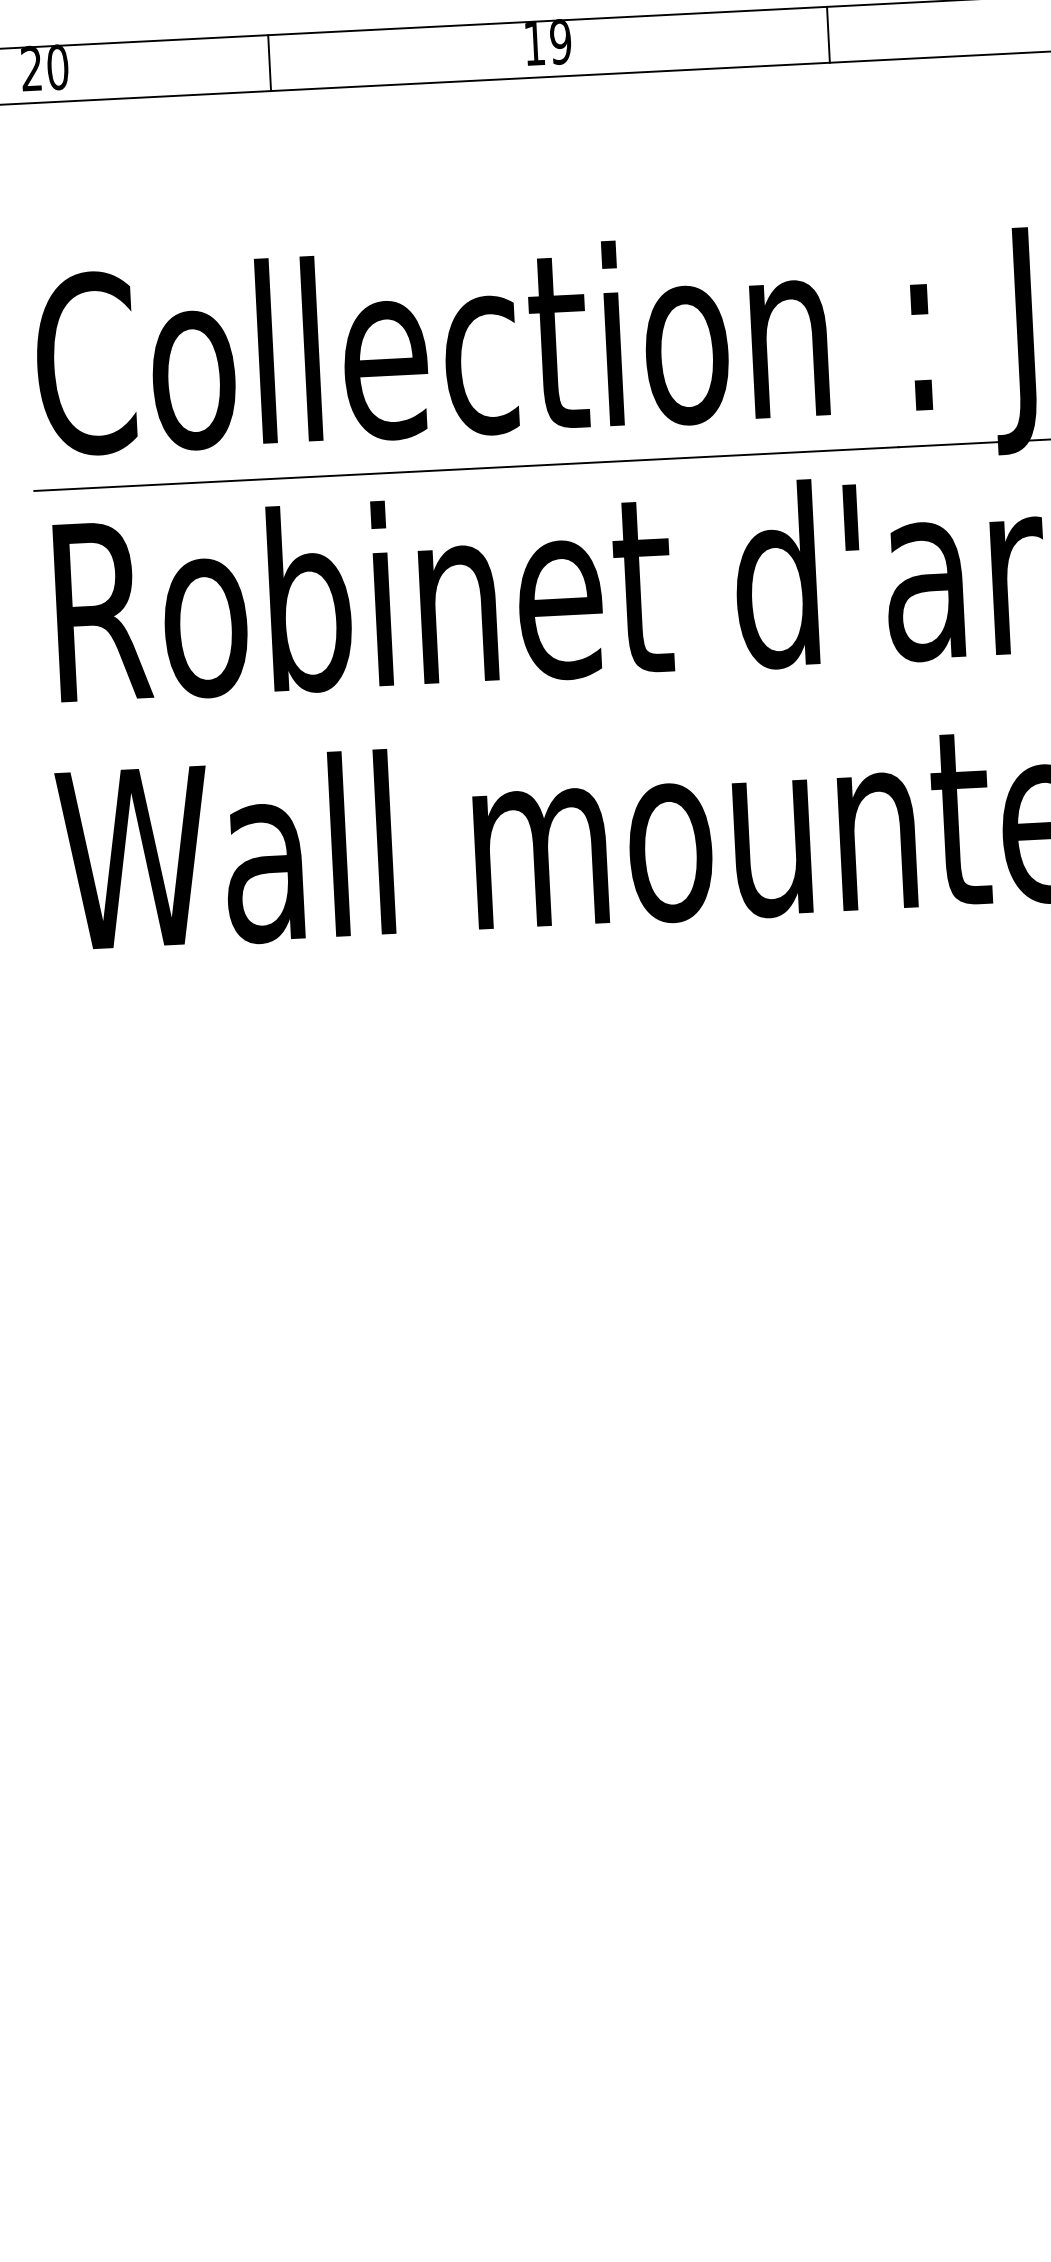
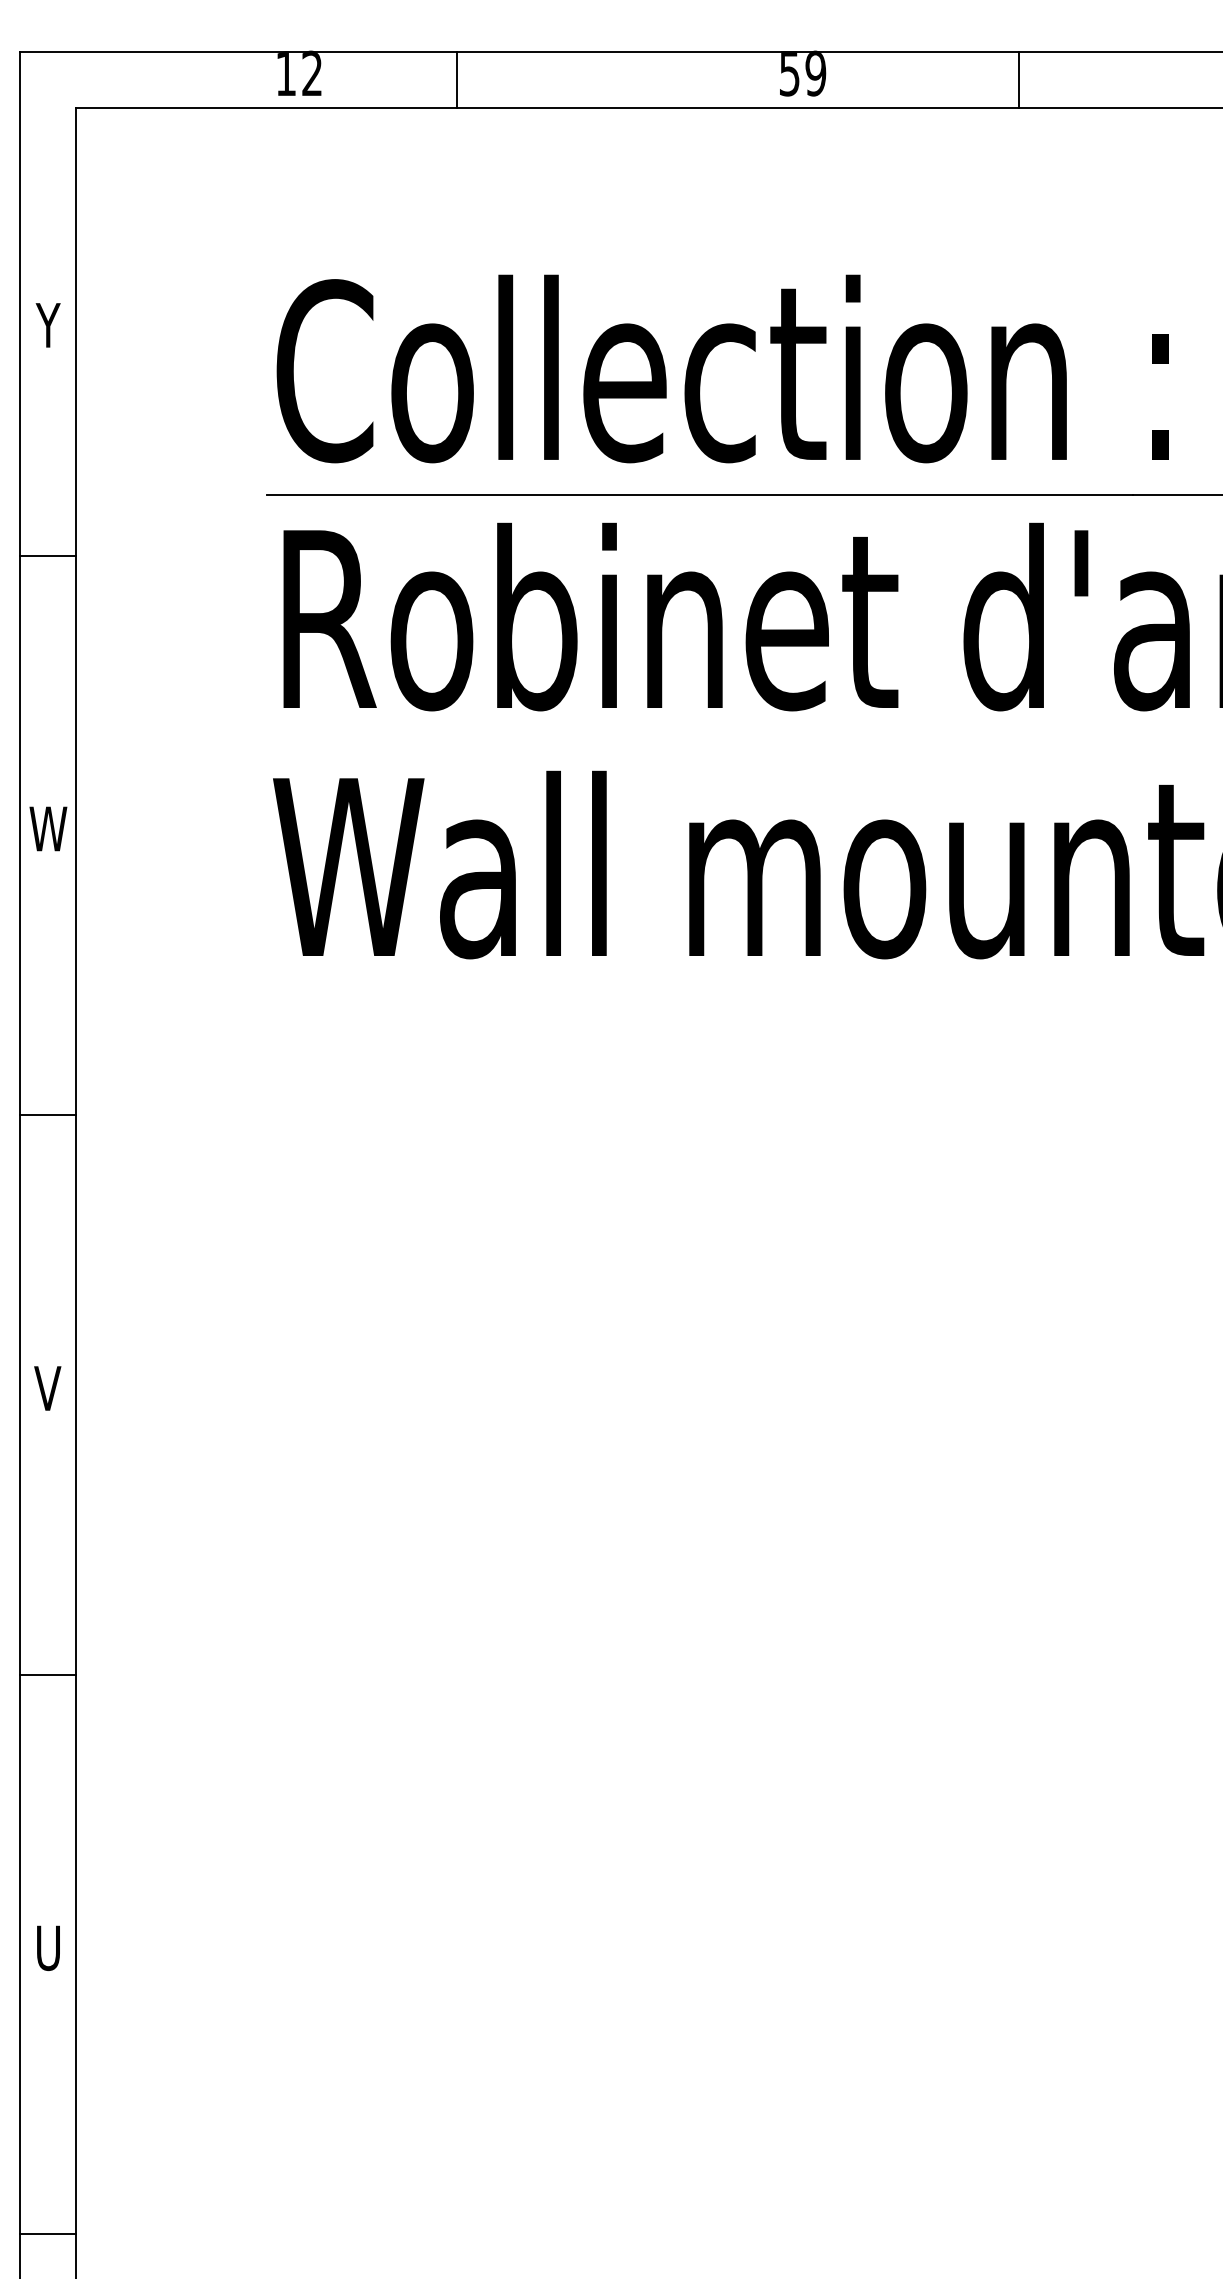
line: (828, 35) -> (1018, 80), moved
text: (534, 44) -> (789, 74), 19 -> 59
line: (270, 63) -> (457, 80), moved
text: (45, 67) -> (299, 73), 20 -> 12

